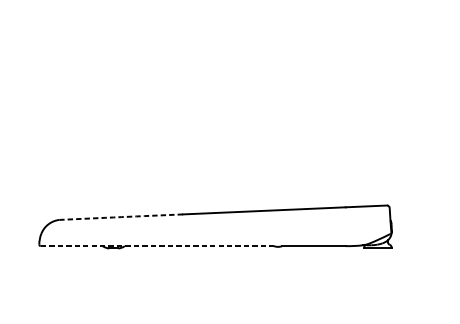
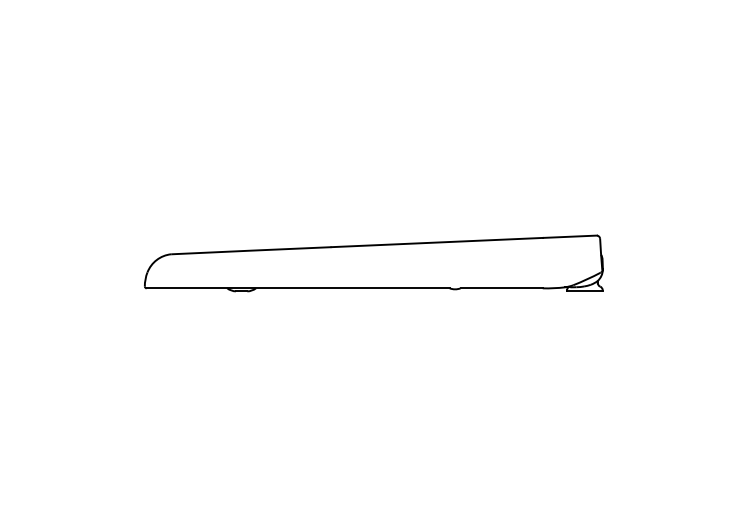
arc: (121, 216) -> (251, 250), dashed -> solid
line: (157, 246) -> (298, 288), dashed -> solid

